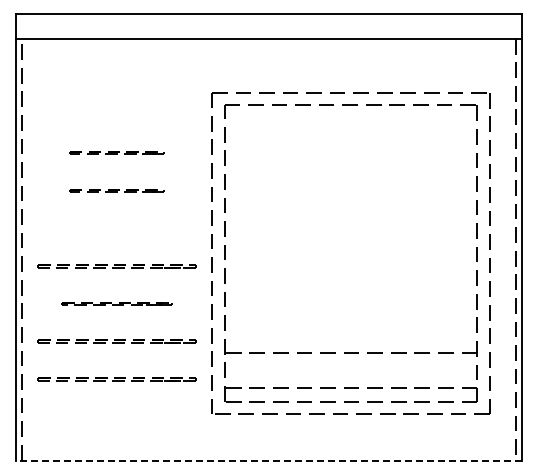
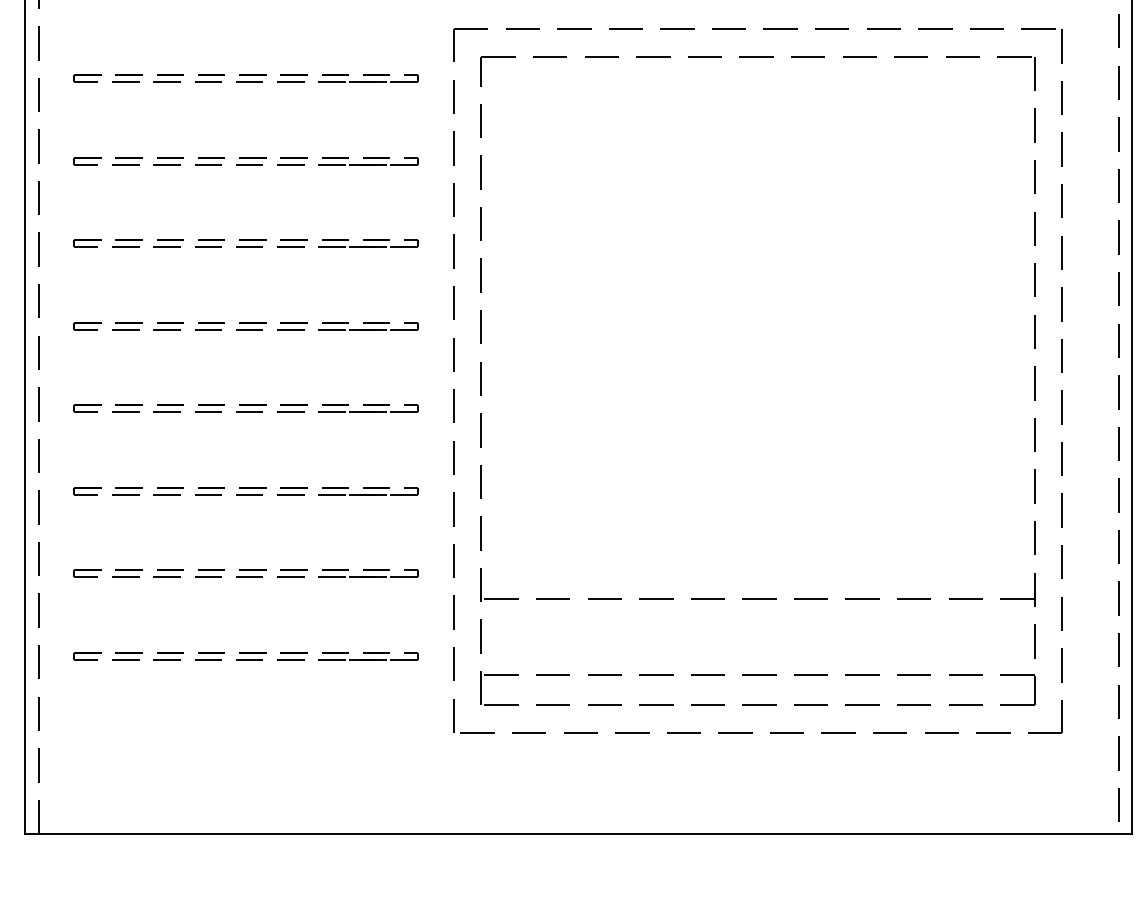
part: (116, 115) -> (244, 78), added
part: (116, 153) -> (244, 162), size x1.67
part: (116, 190) -> (244, 243), size x1.67
part: (116, 228) -> (244, 326), added
part: (116, 303) -> (244, 490), size x1.43
line: (269, 460) -> (579, 834), dashed -> solid

